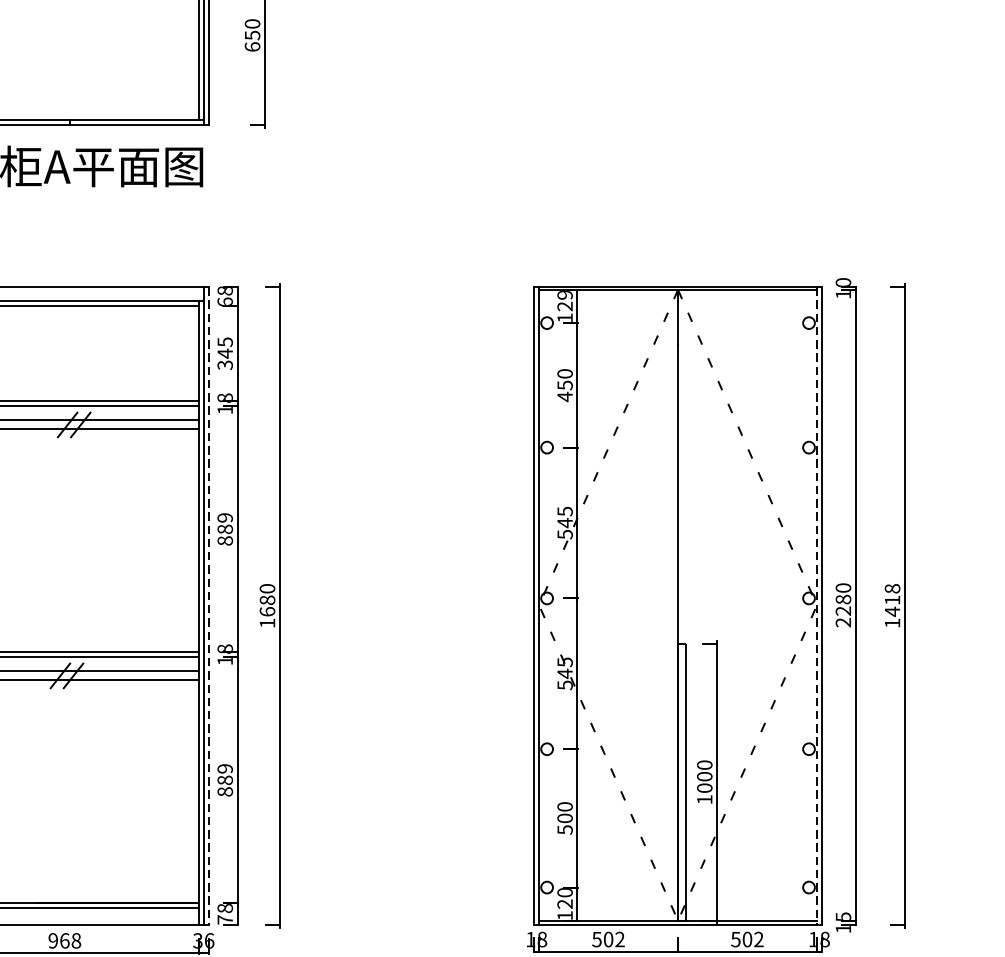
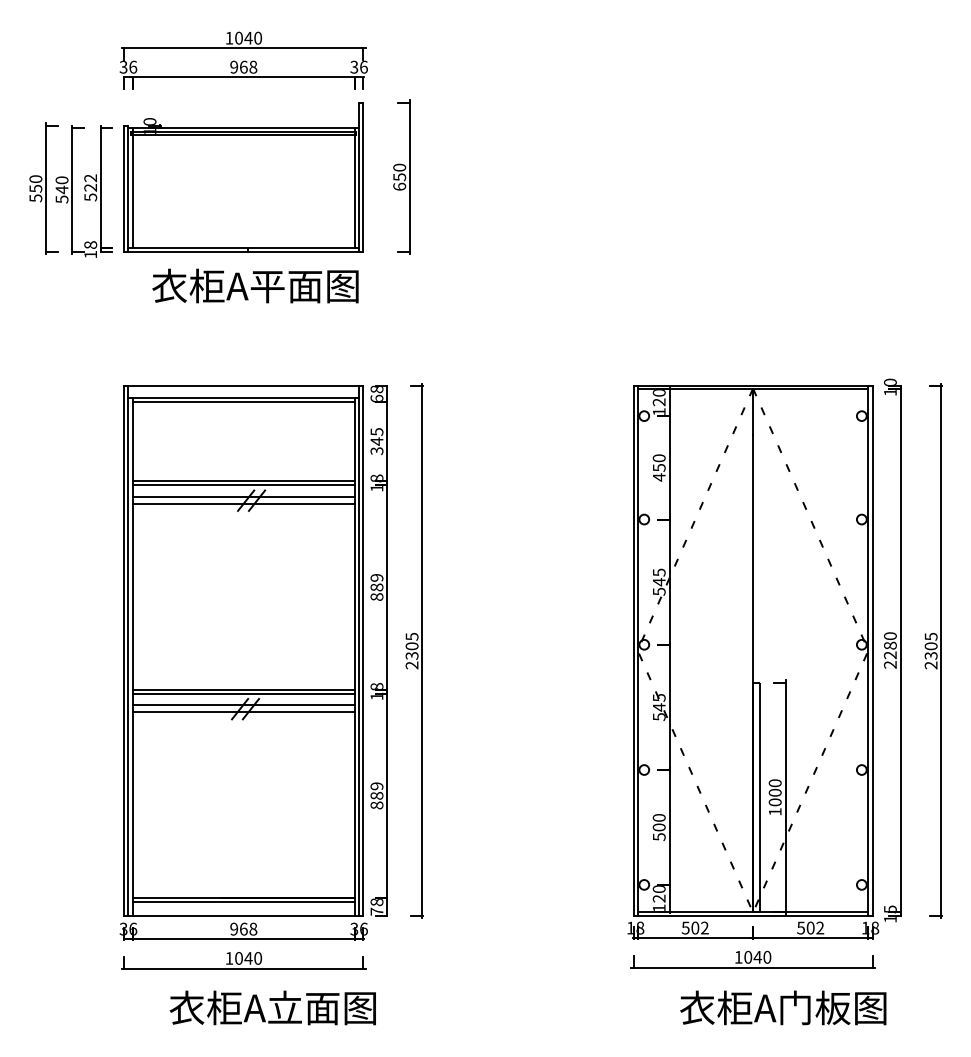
text: (565, 295) -> (659, 393), 129 -> 120
text: (266, 605) -> (411, 650), 1680 -> 2305
text: (891, 605) -> (930, 650), 1418 -> 2305
line: (209, 606) -> (363, 651), dashed -> solid
line: (817, 606) -> (868, 651), dashed -> solid

